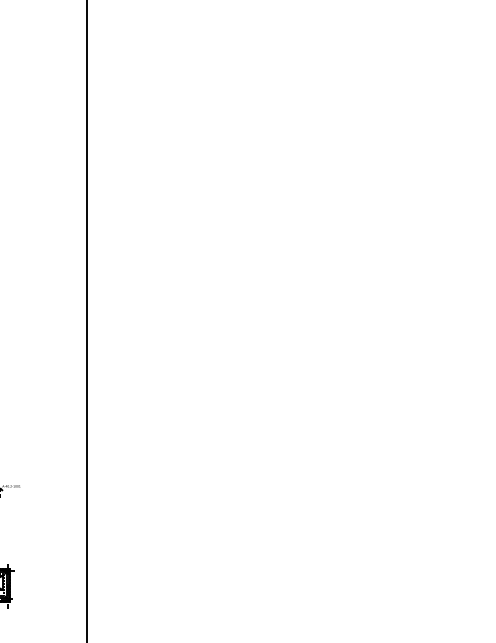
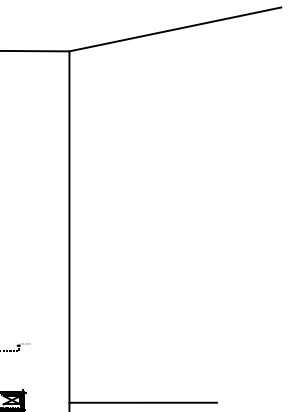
line: (212, 586) -> (142, 402), added

